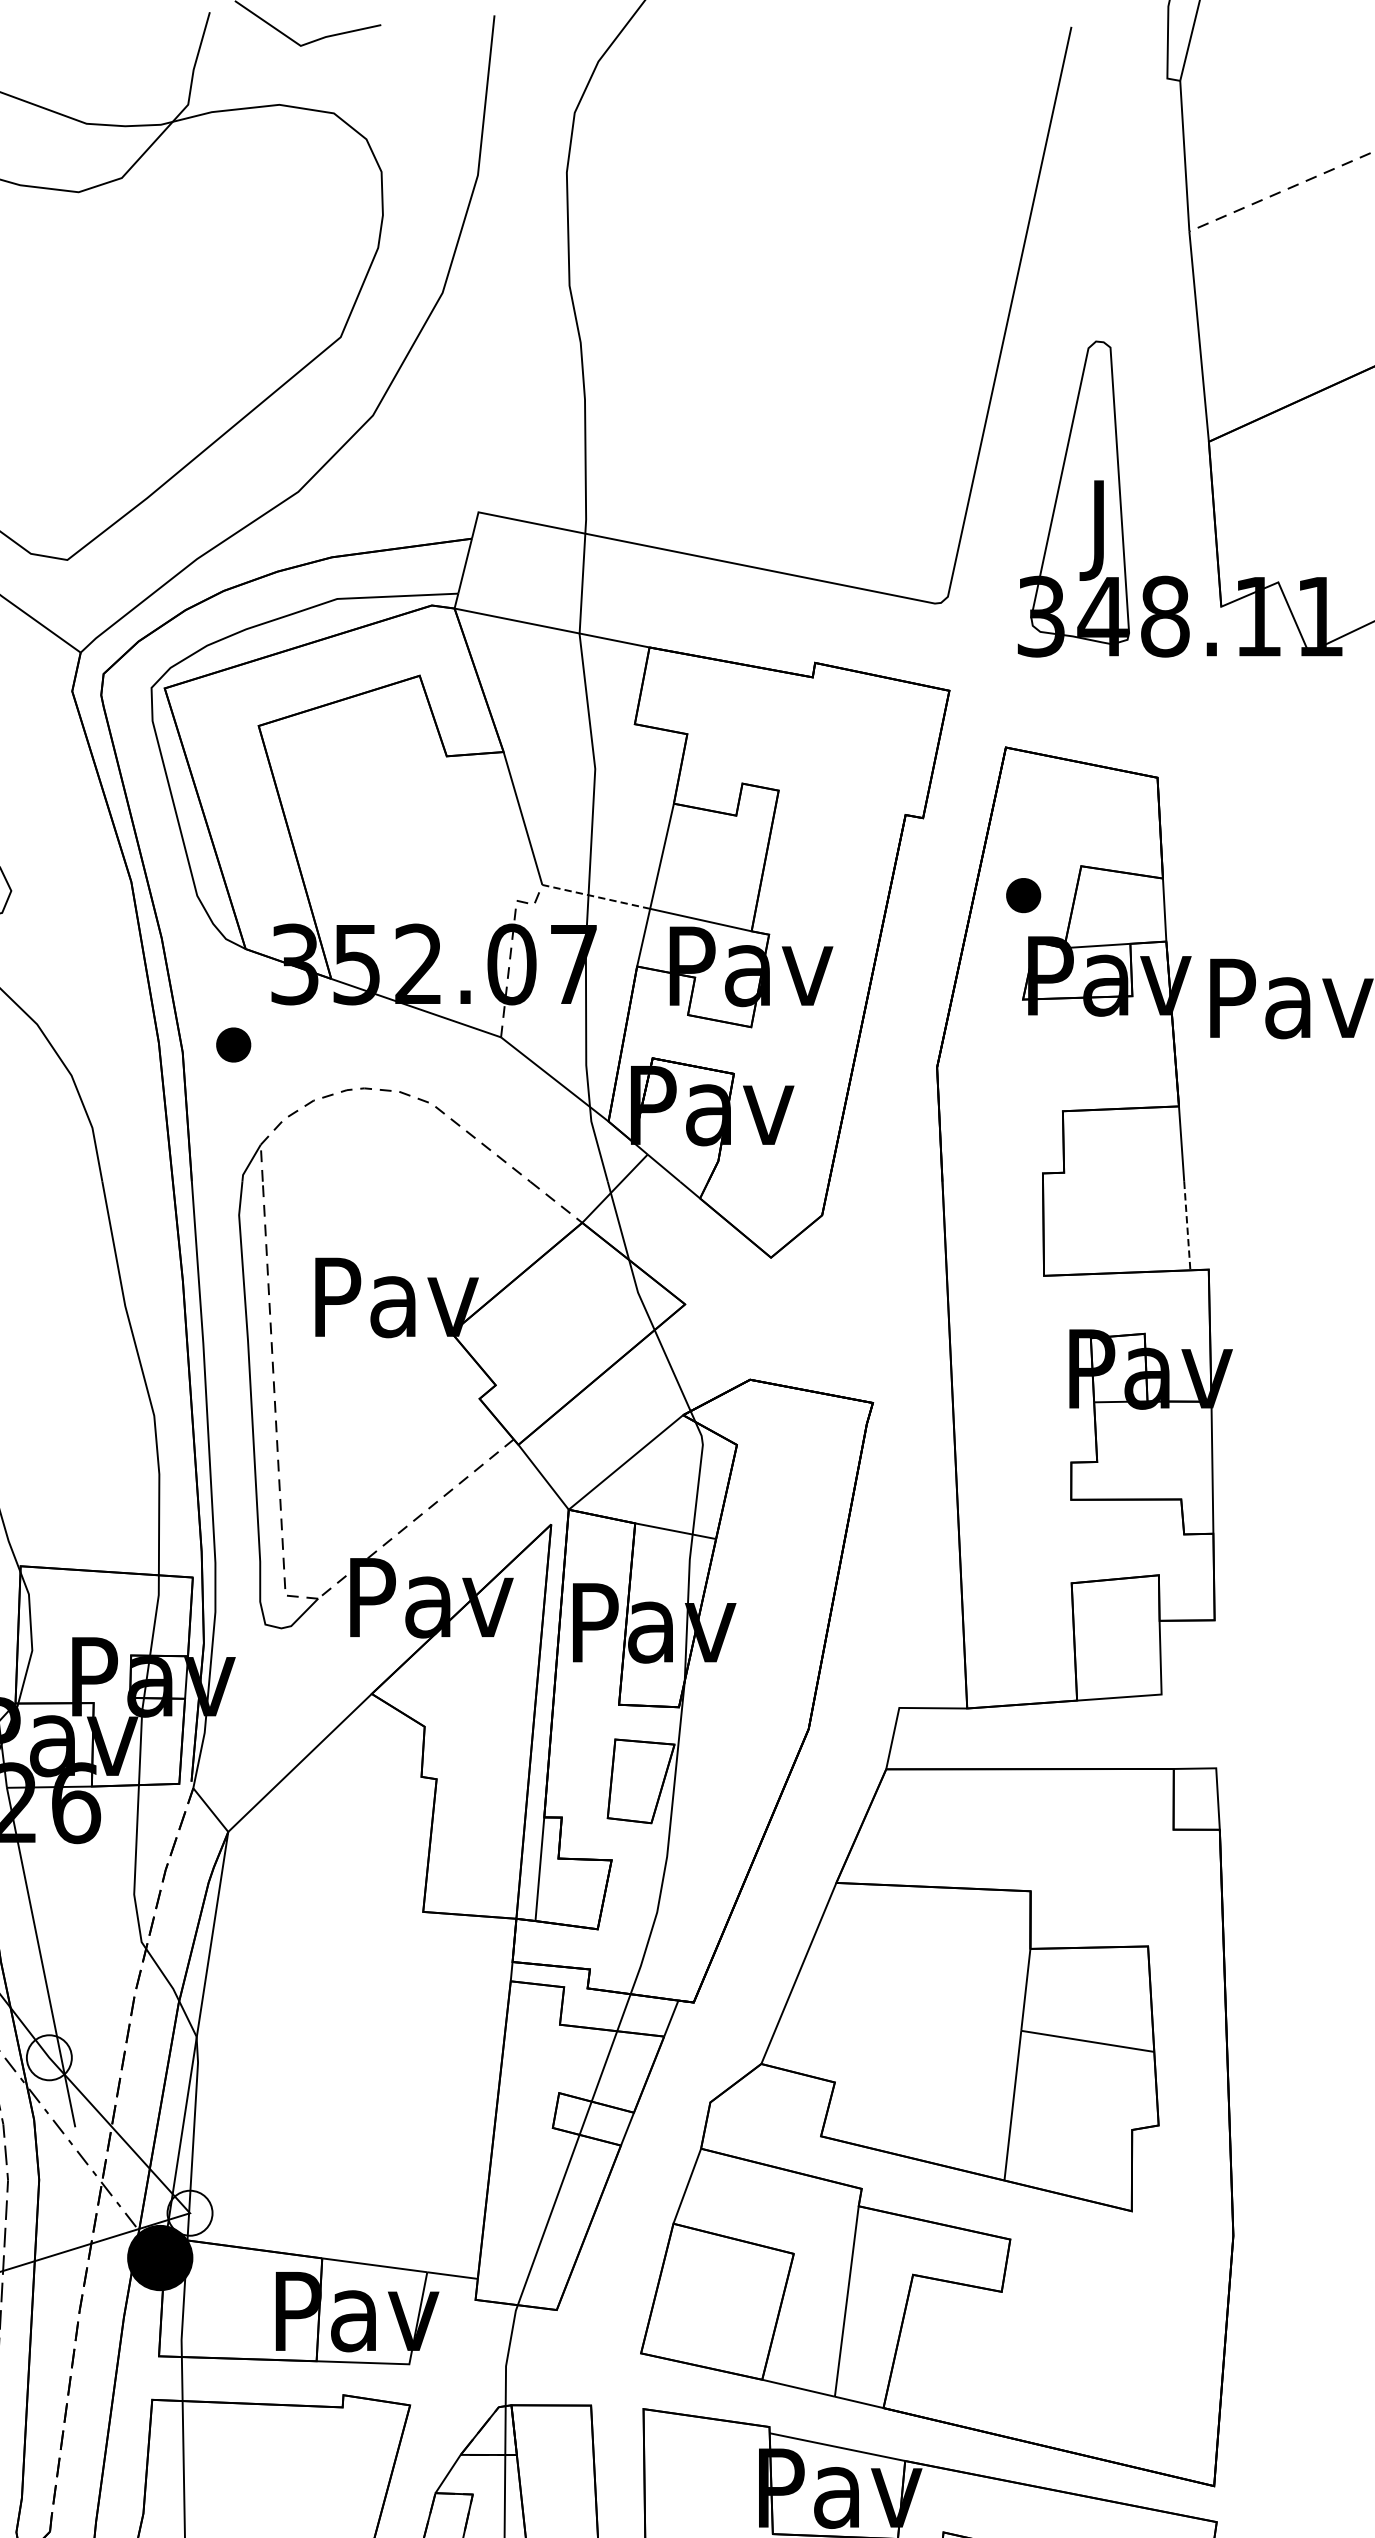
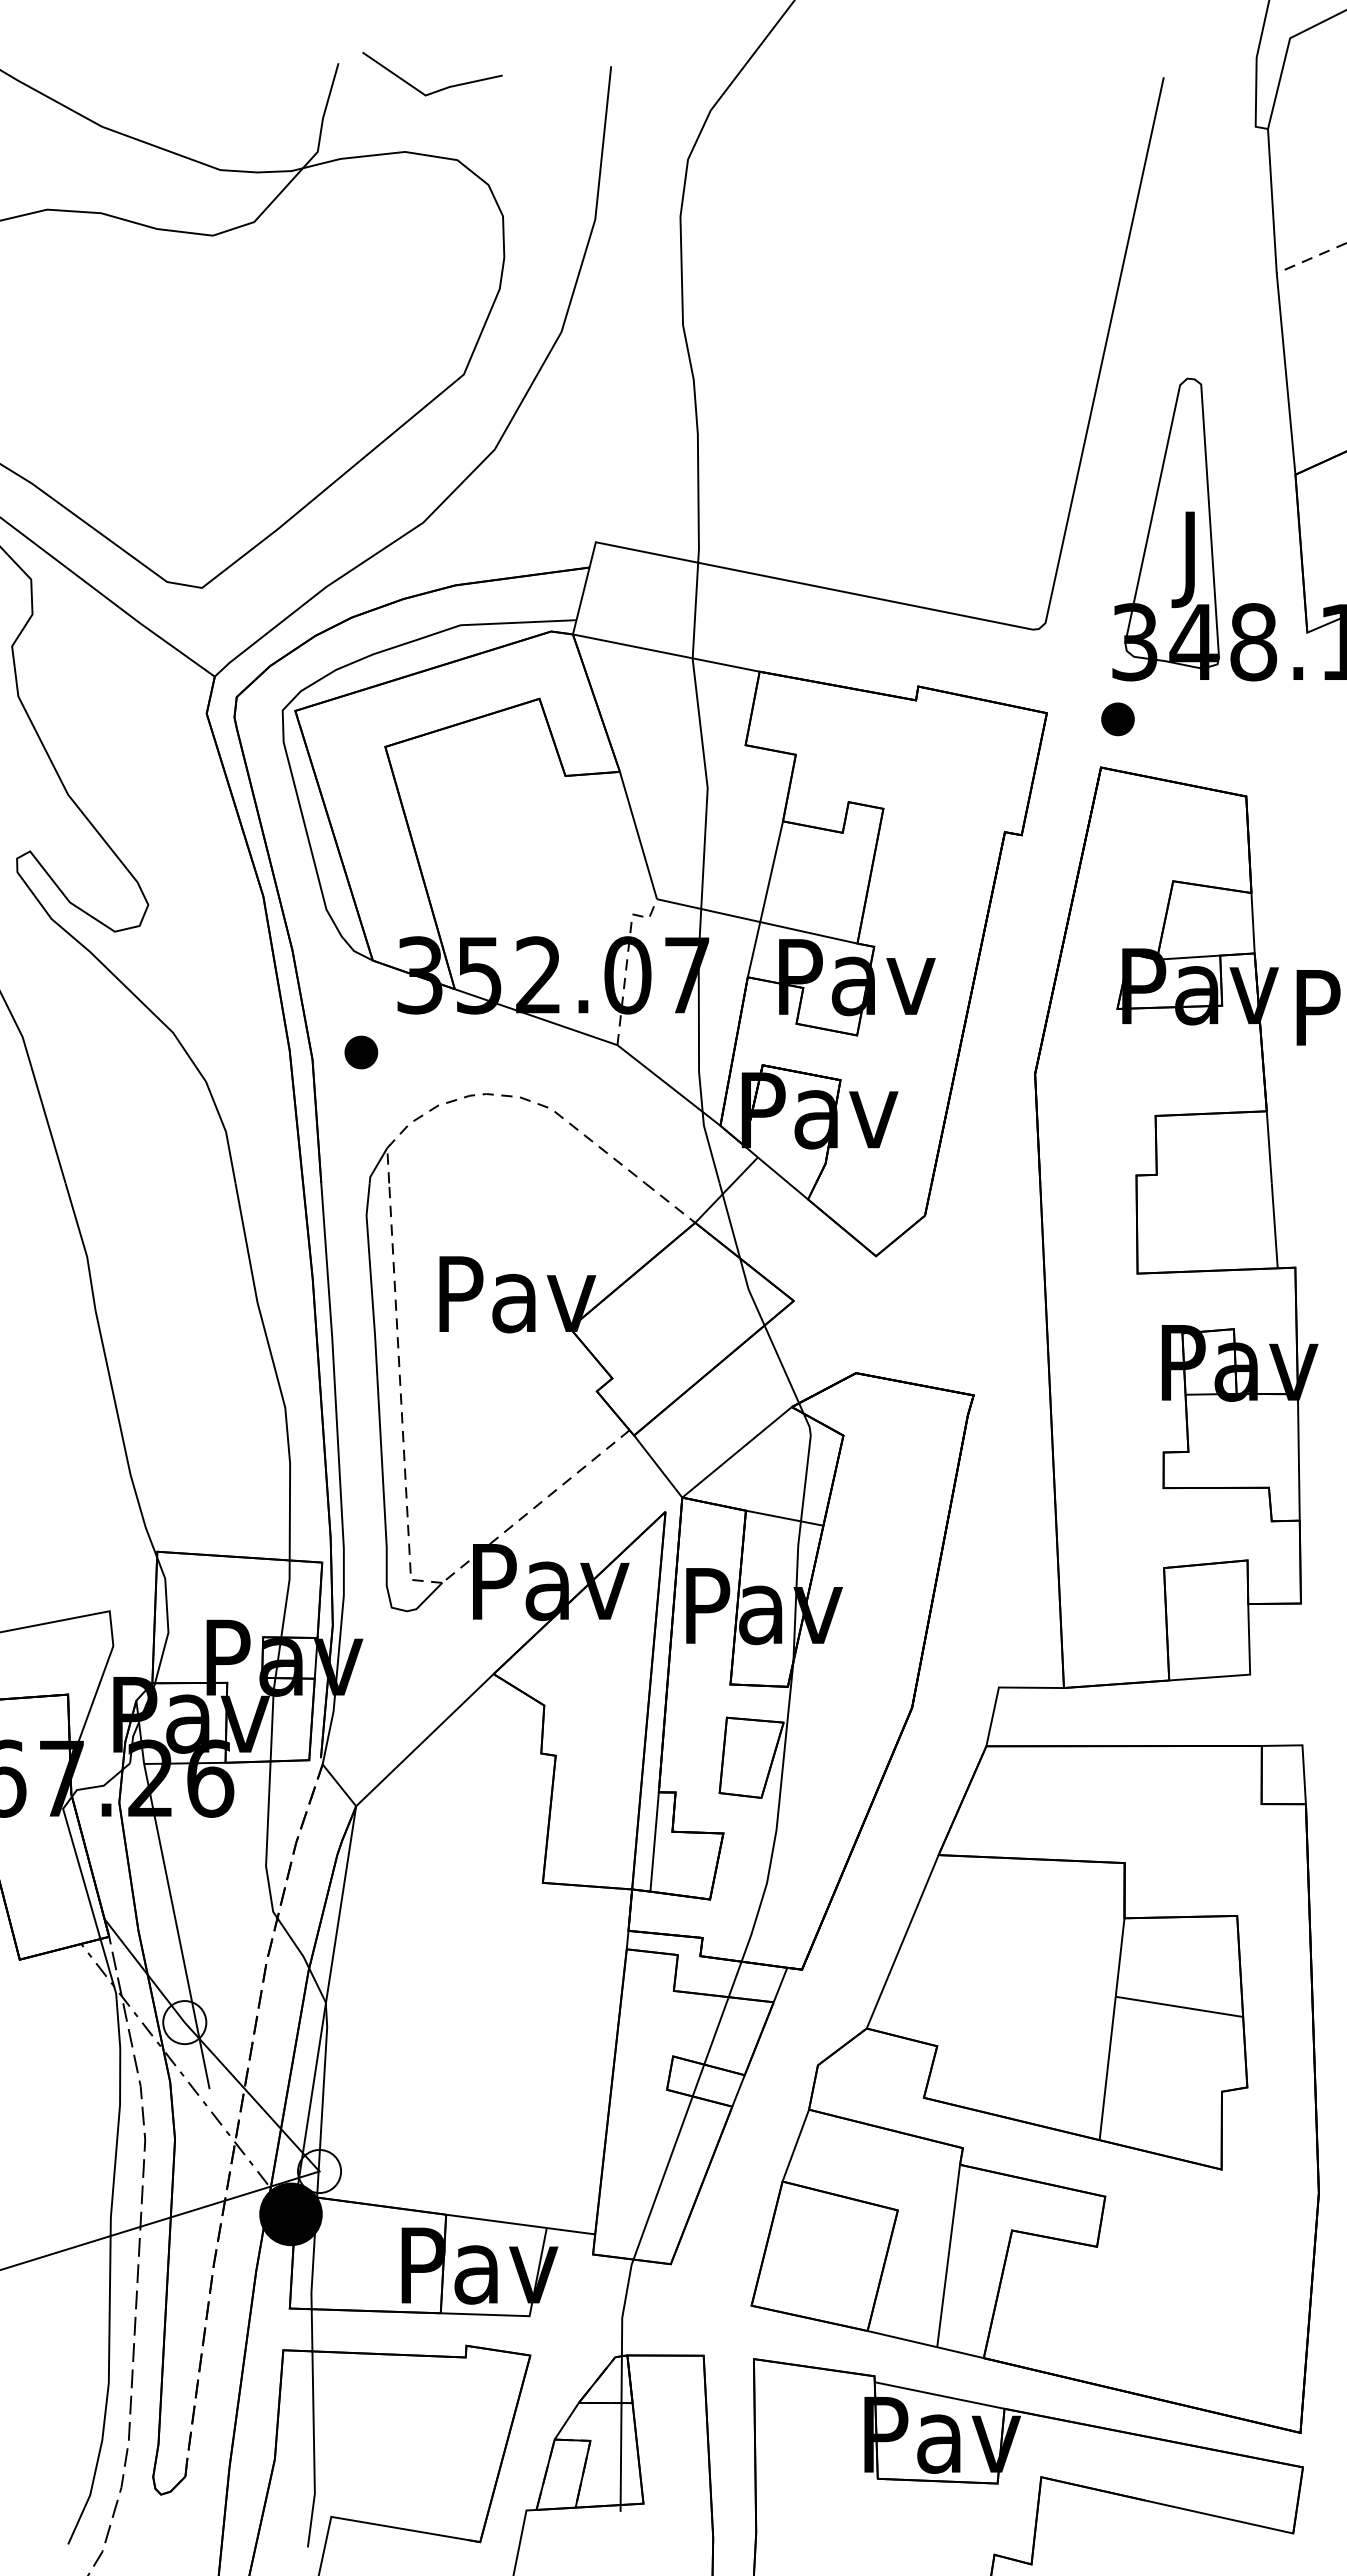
part: (1023, 895) -> (1117, 719), moved
line: (596, 896) -> (708, 910), dashed -> solid
line: (1187, 1225) -> (1274, 1225), dashed -> solid

